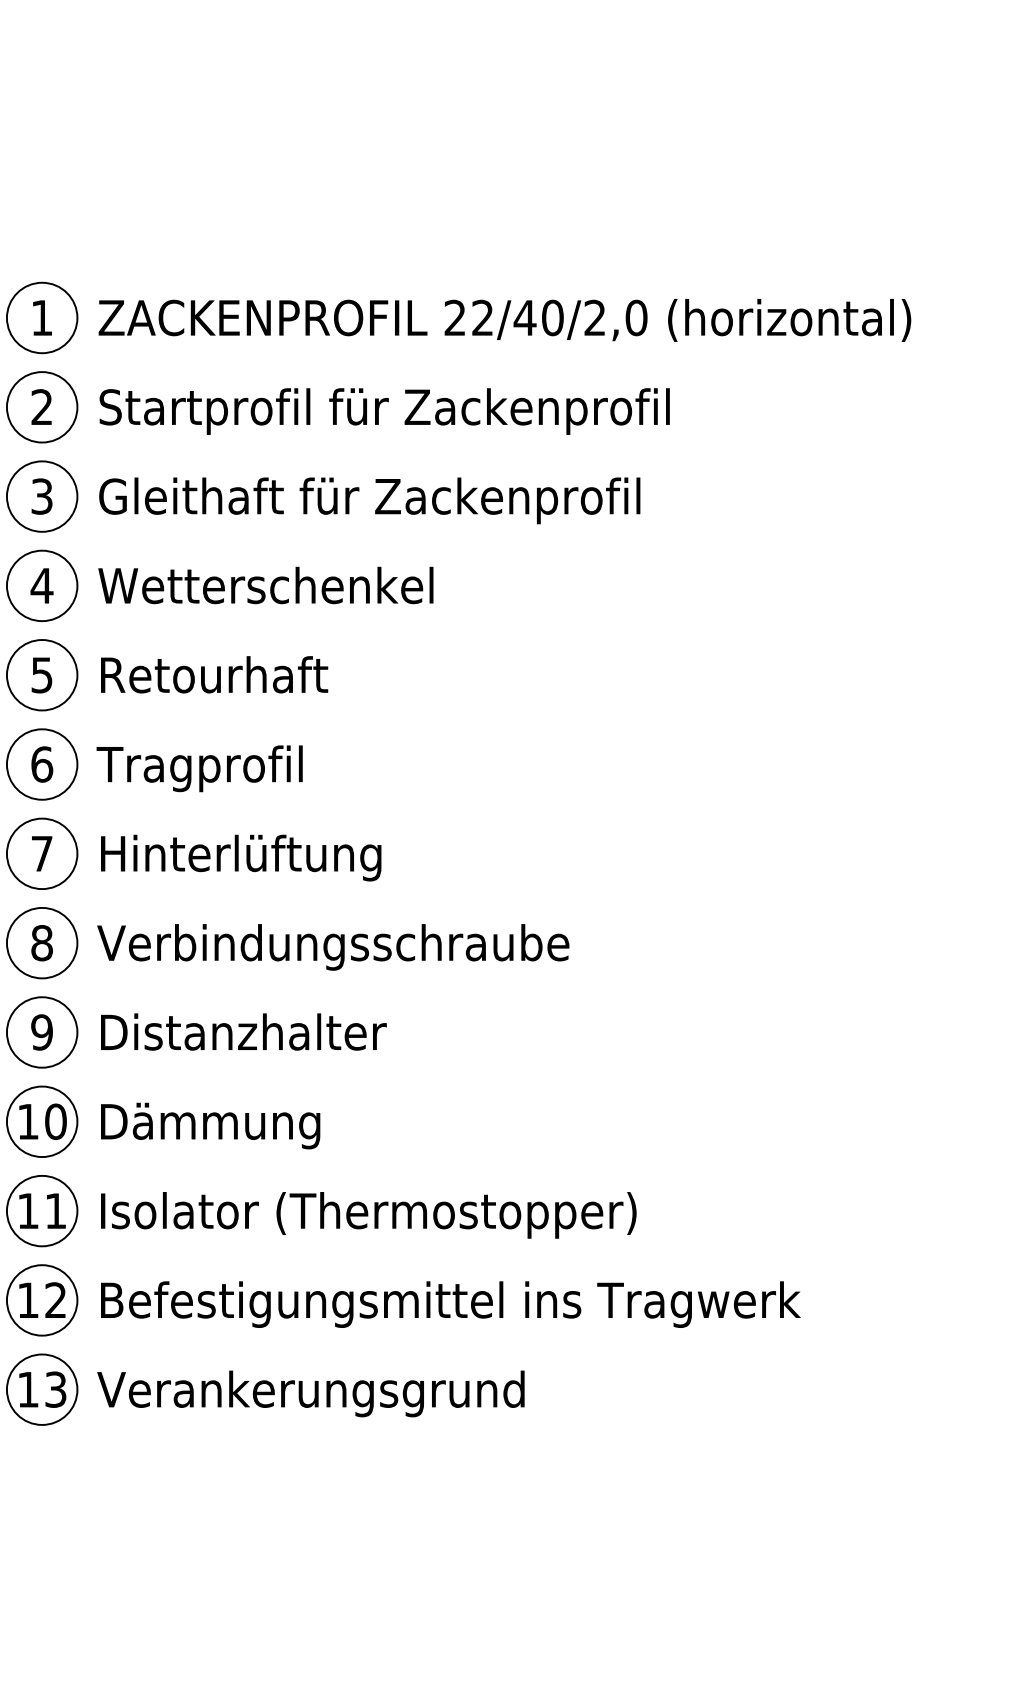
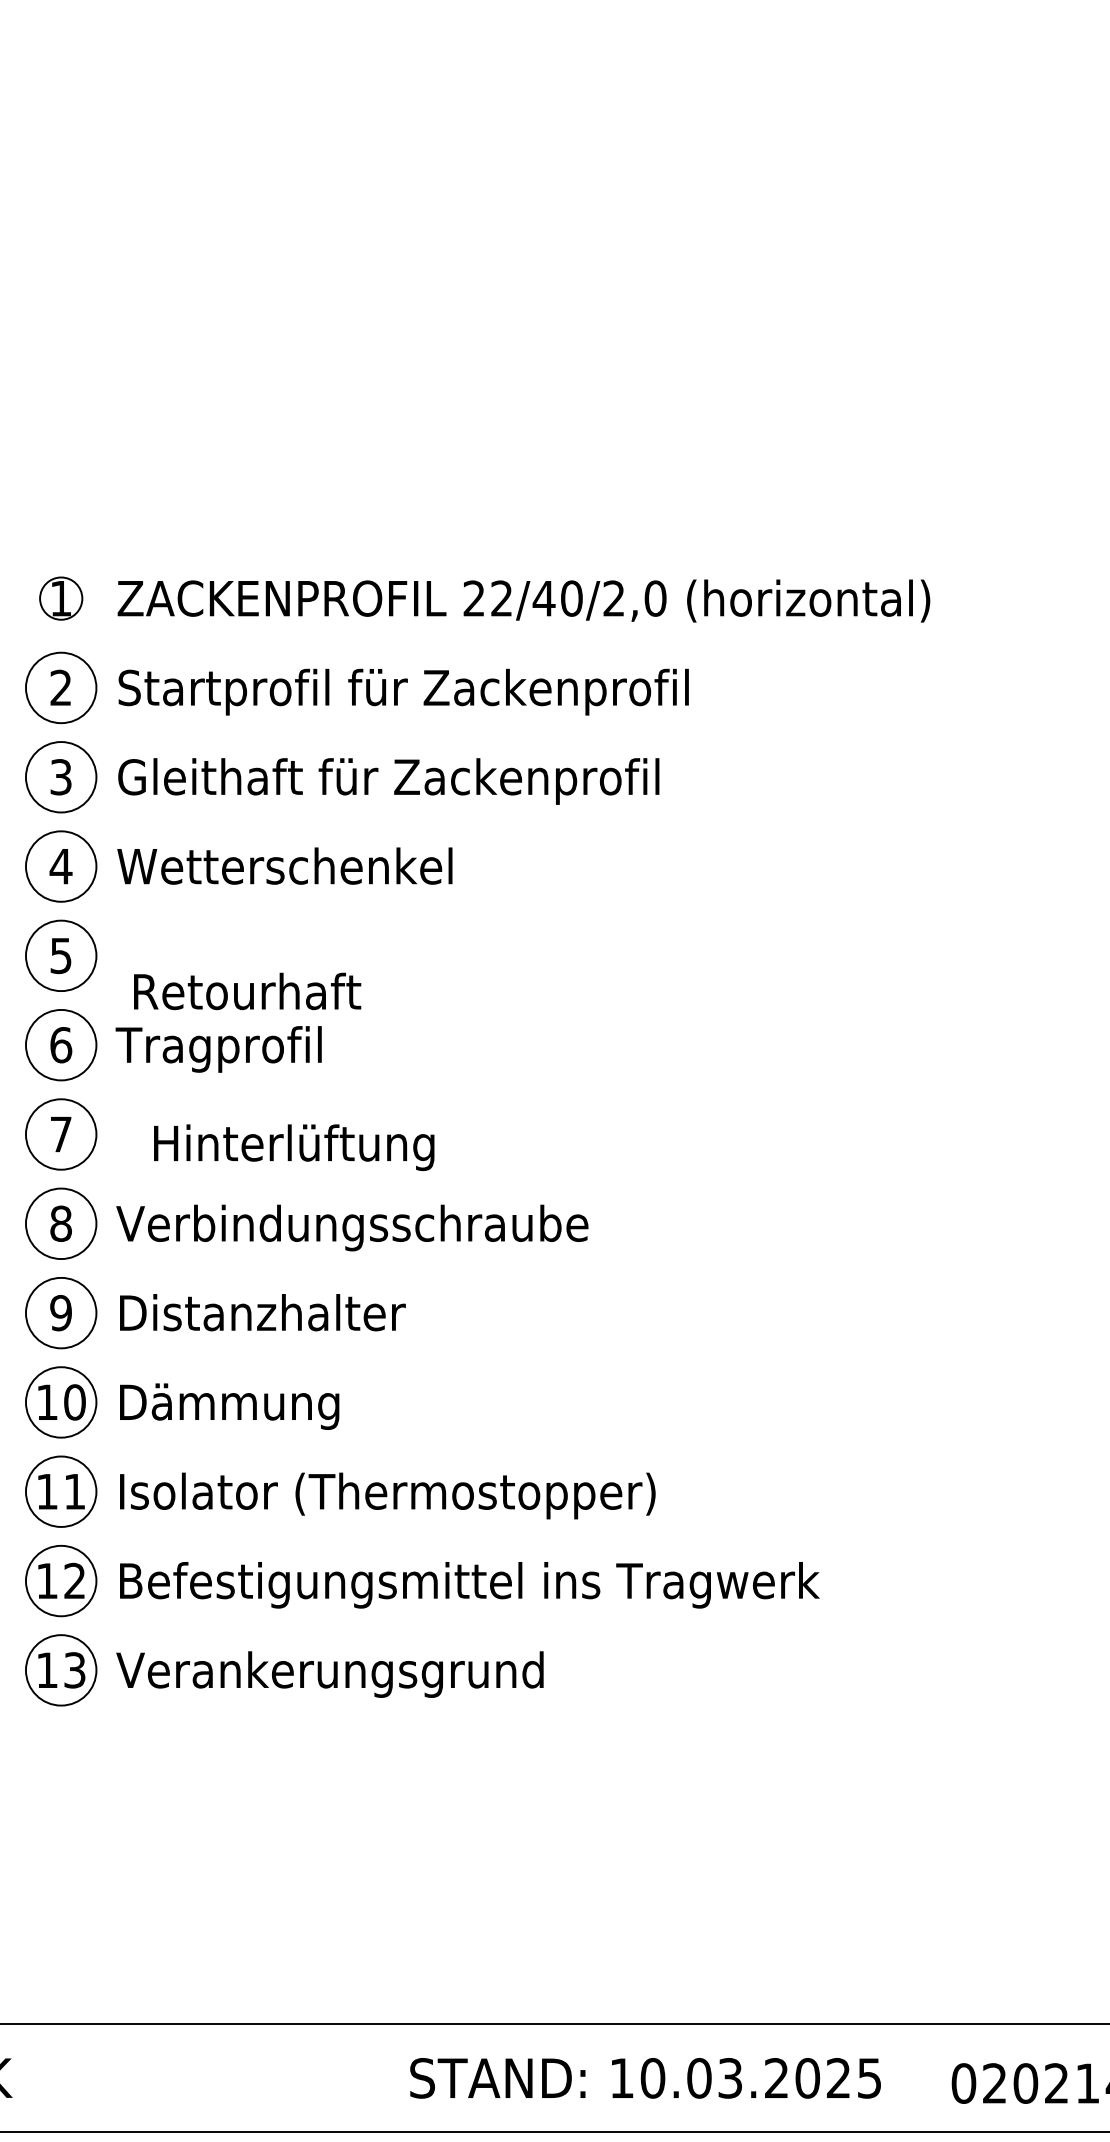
circle: (42, 317) -> (61, 598), size x0.6
text: (214, 674) -> (247, 991), moved
text: (241, 857) -> (294, 1147), moved

